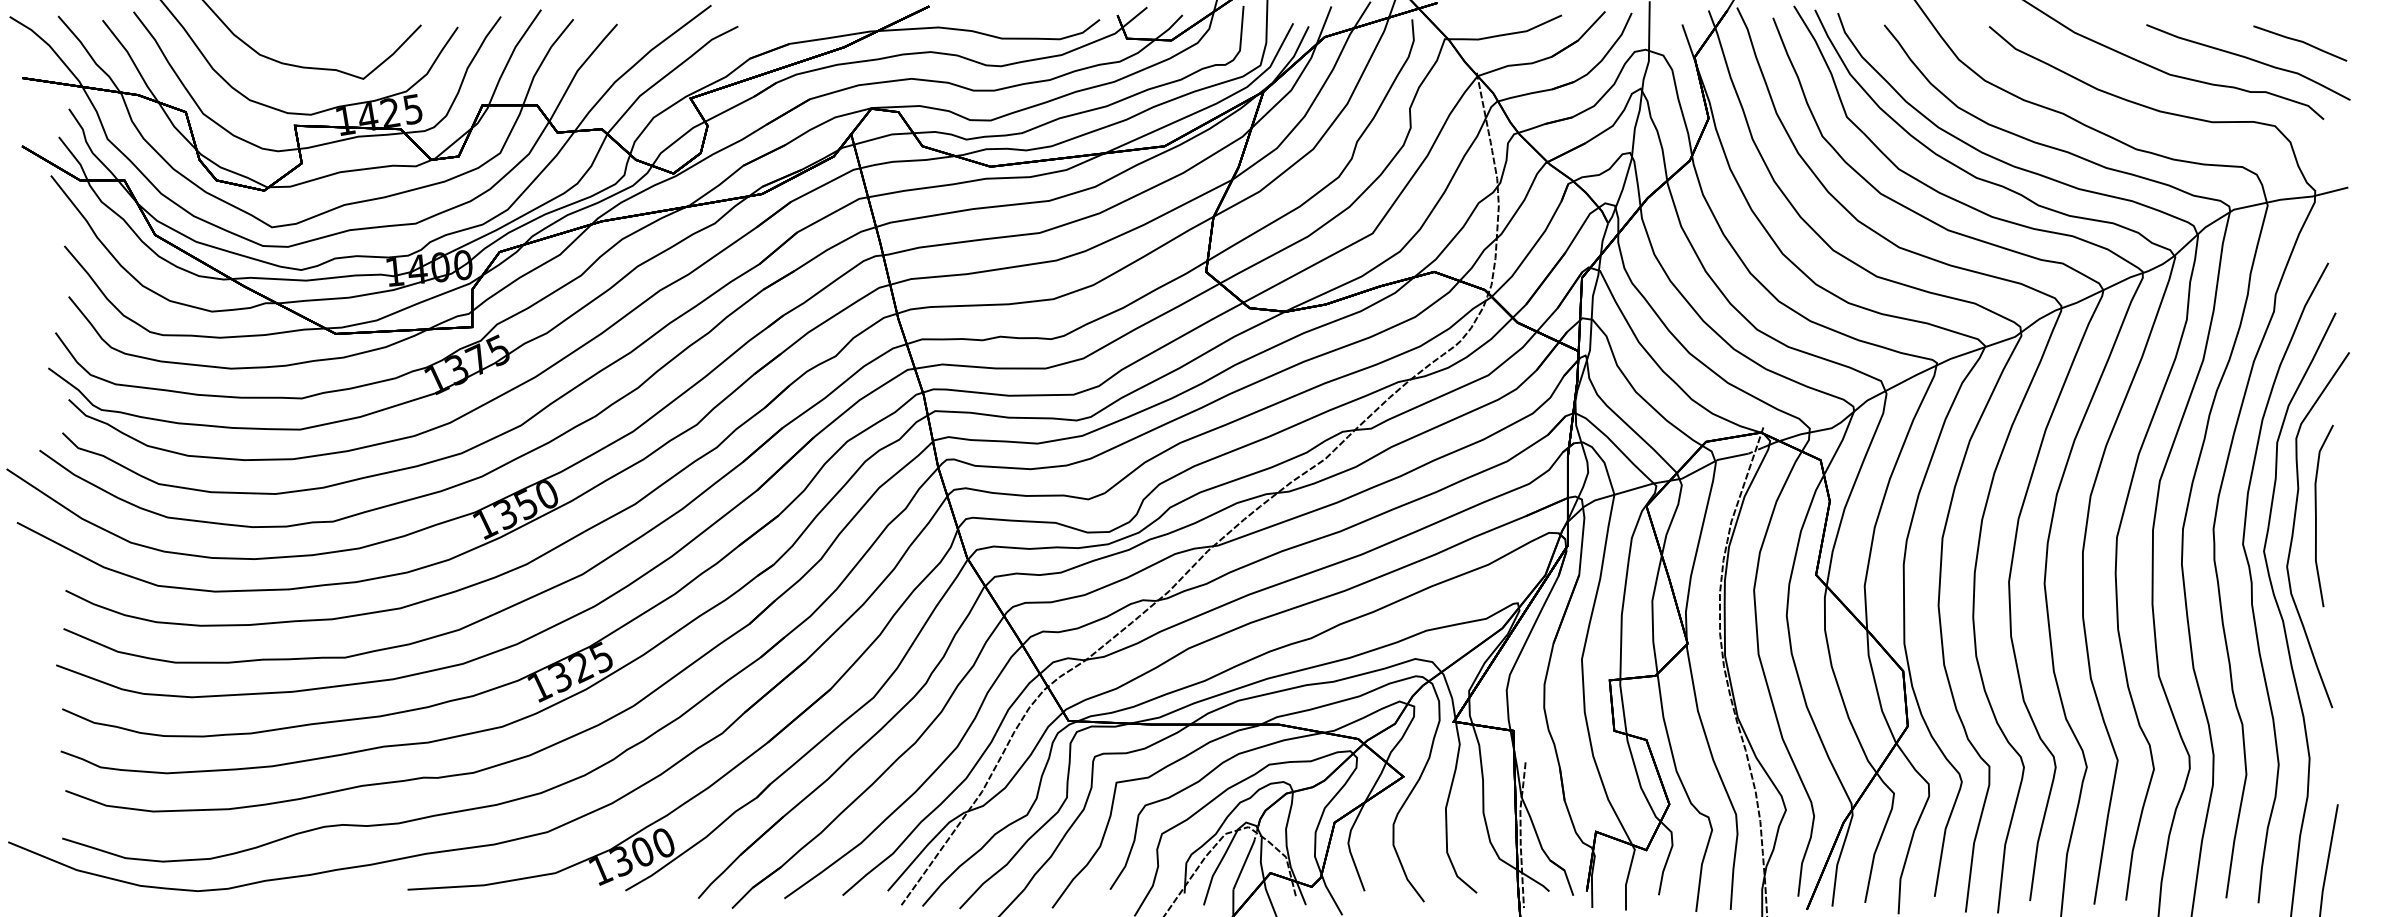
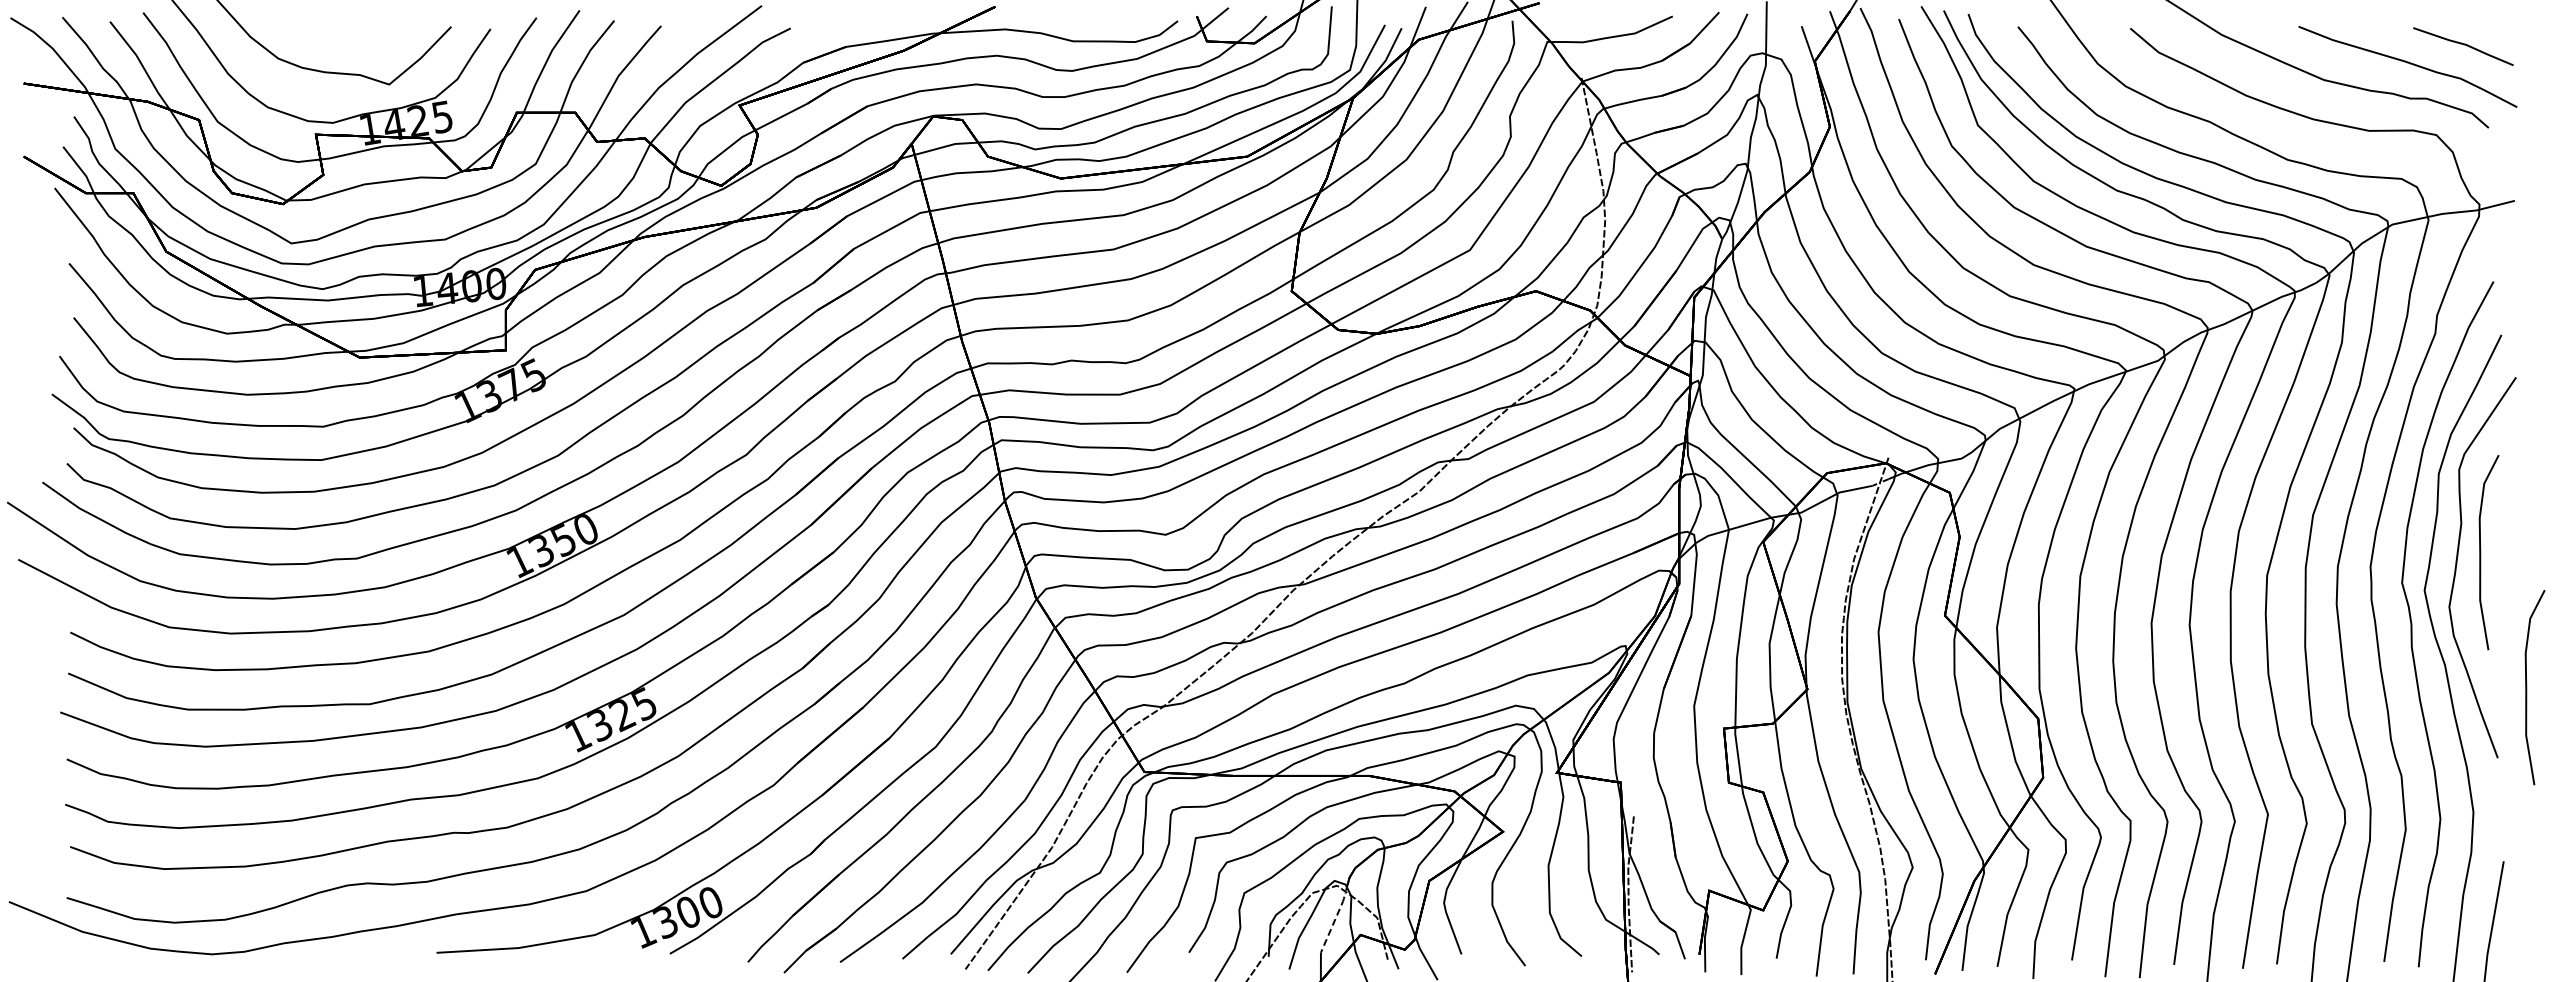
curve: (2360, 641) -> (2527, 687), added
line: (1244, 864) -> (1332, 925), solid -> dashed

